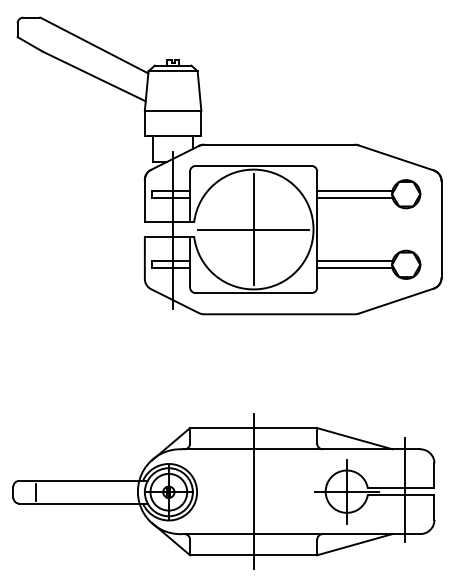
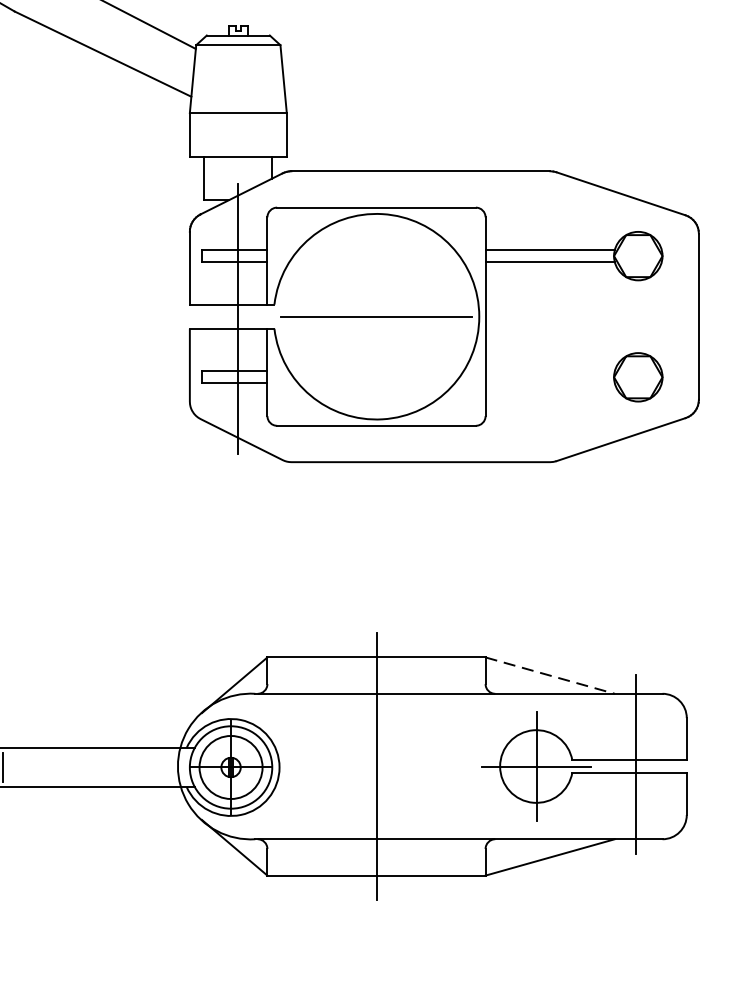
line: (253, 229) -> (376, 316), removed
line: (354, 261) -> (549, 371), removed
line: (354, 268) -> (549, 383), removed
line: (355, 438) -> (551, 675), solid -> dashed

